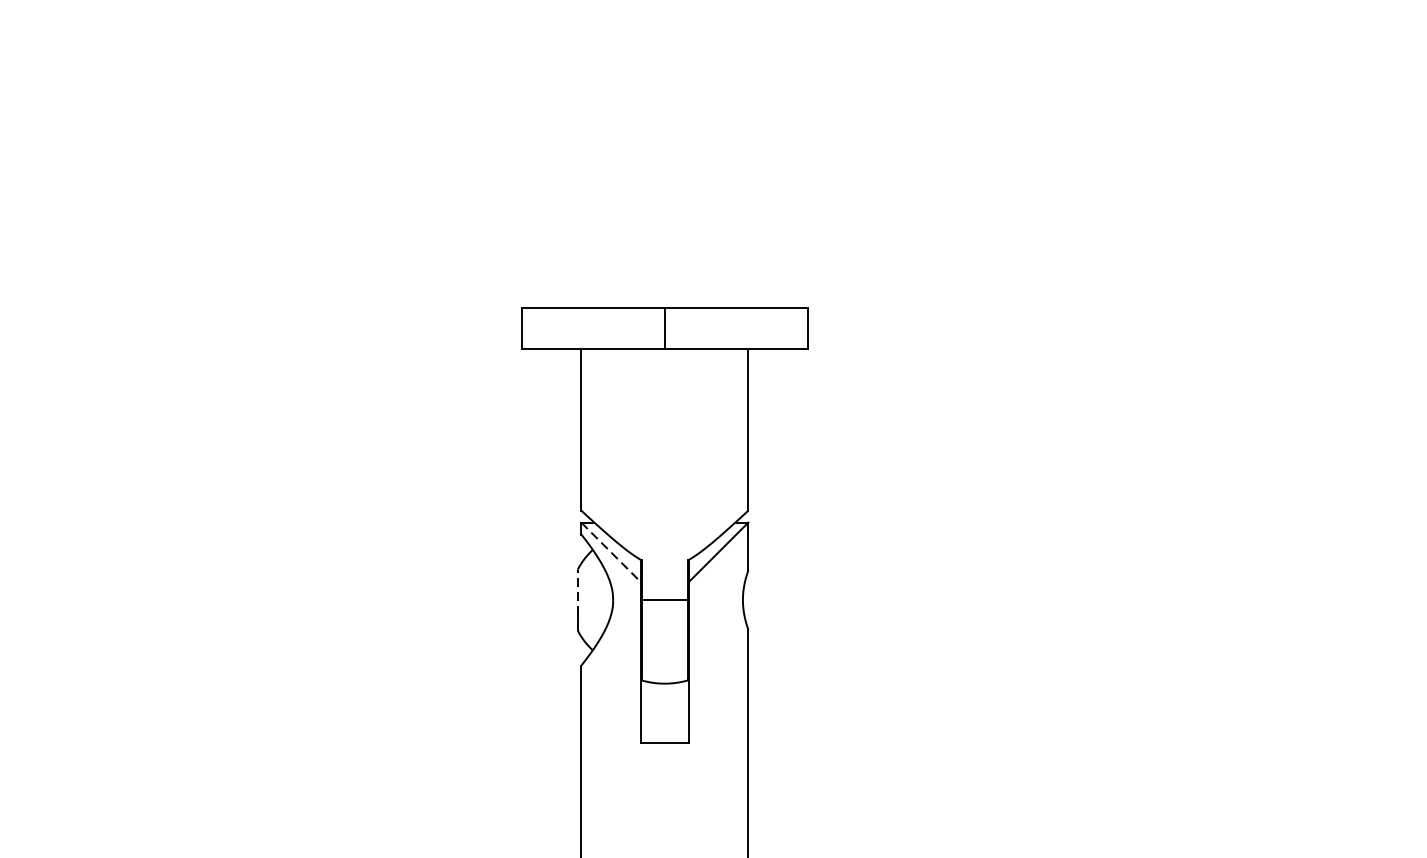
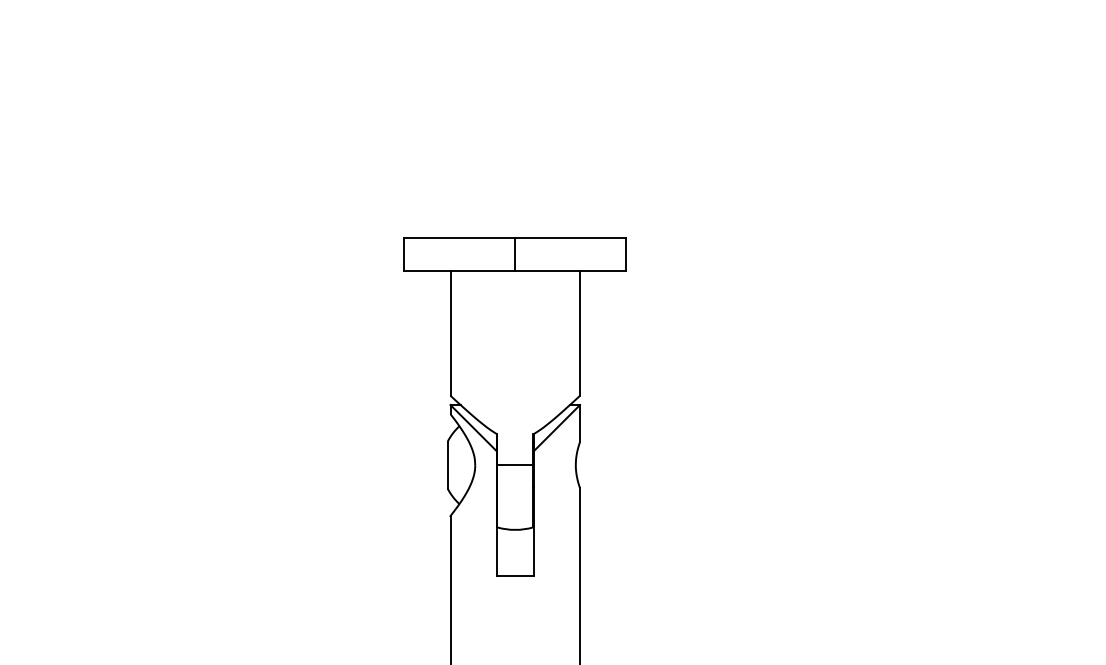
line: (610, 552) -> (473, 428), dashed -> solid
line: (577, 592) -> (447, 459), dashed -> solid

